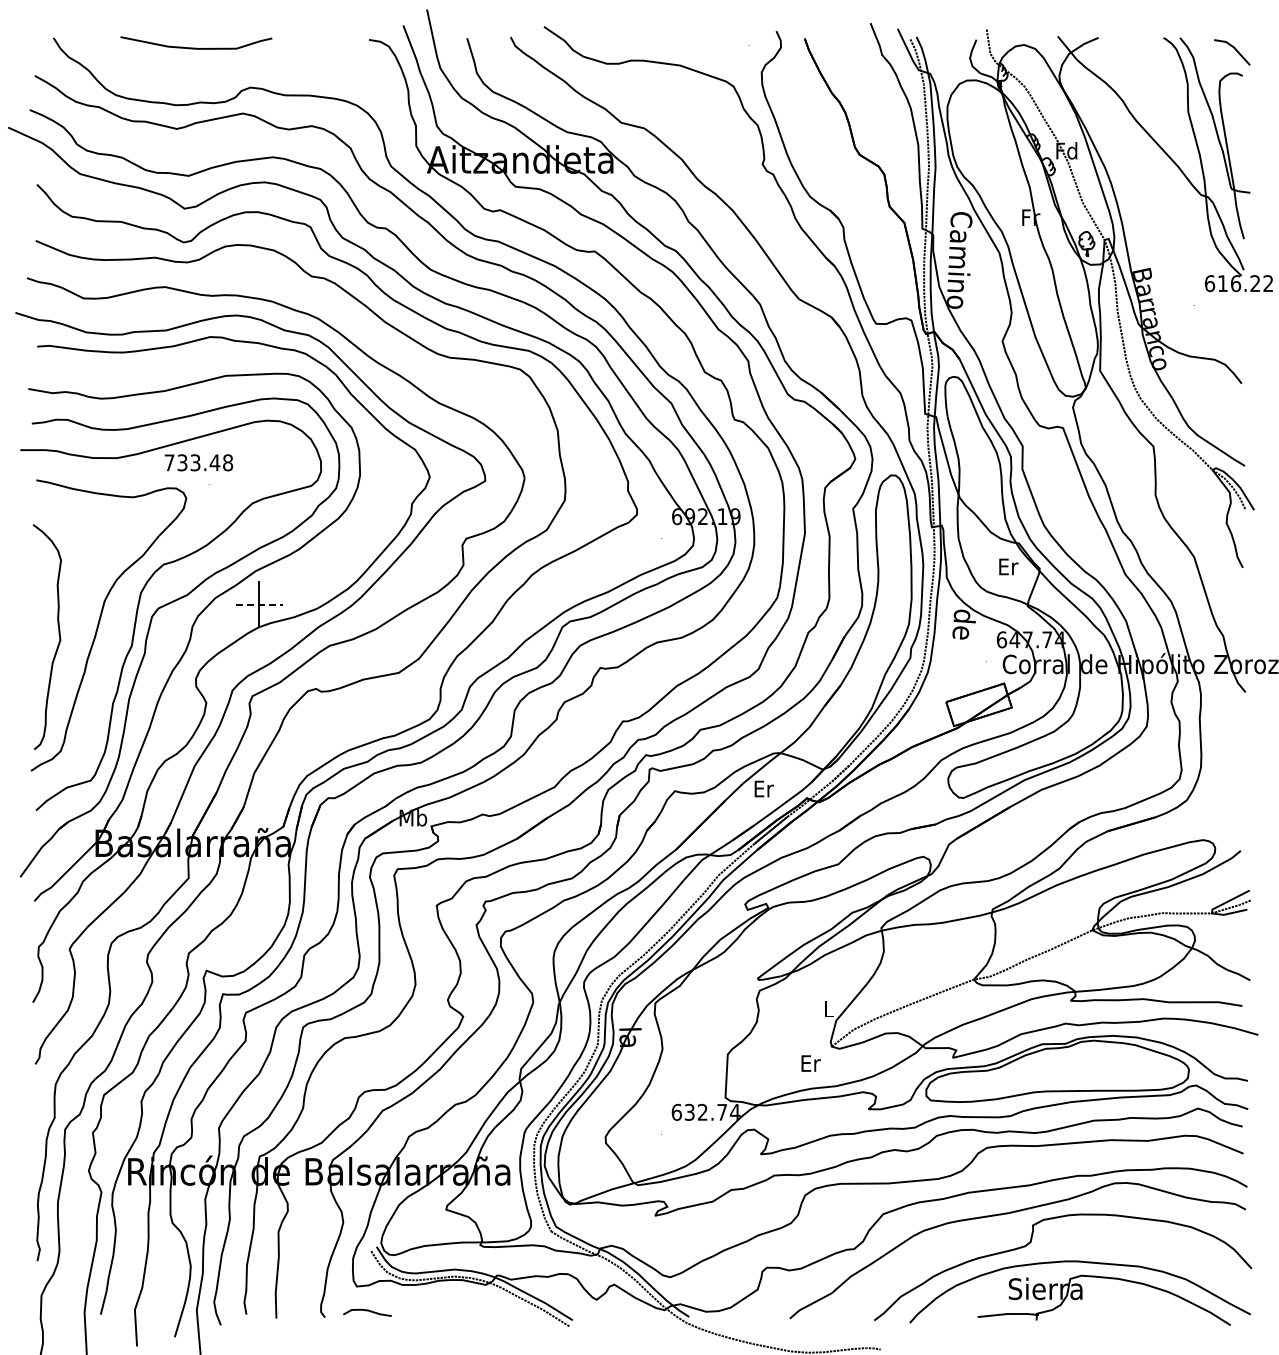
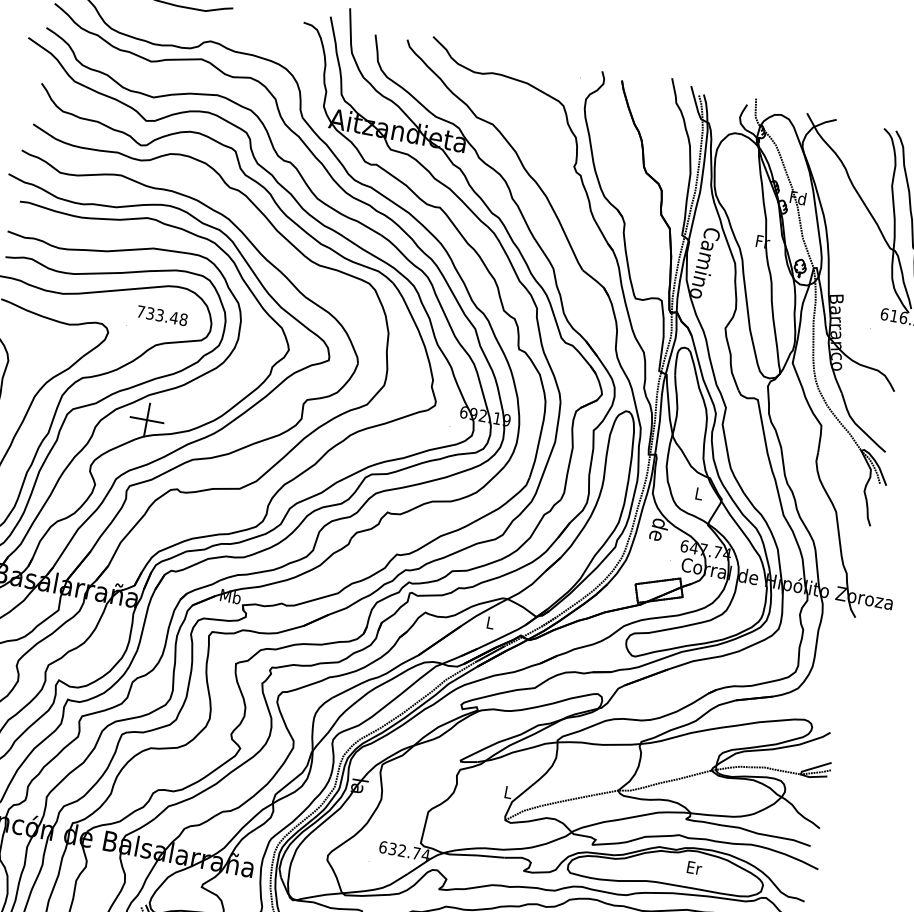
text: (198, 462) -> (162, 315), moved
text: (1008, 566) -> (699, 493), Er -> L
line: (259, 604) -> (147, 420), dashed -> solid
text: (763, 788) -> (490, 622), Er -> L
text: (810, 1063) -> (694, 868), moved

